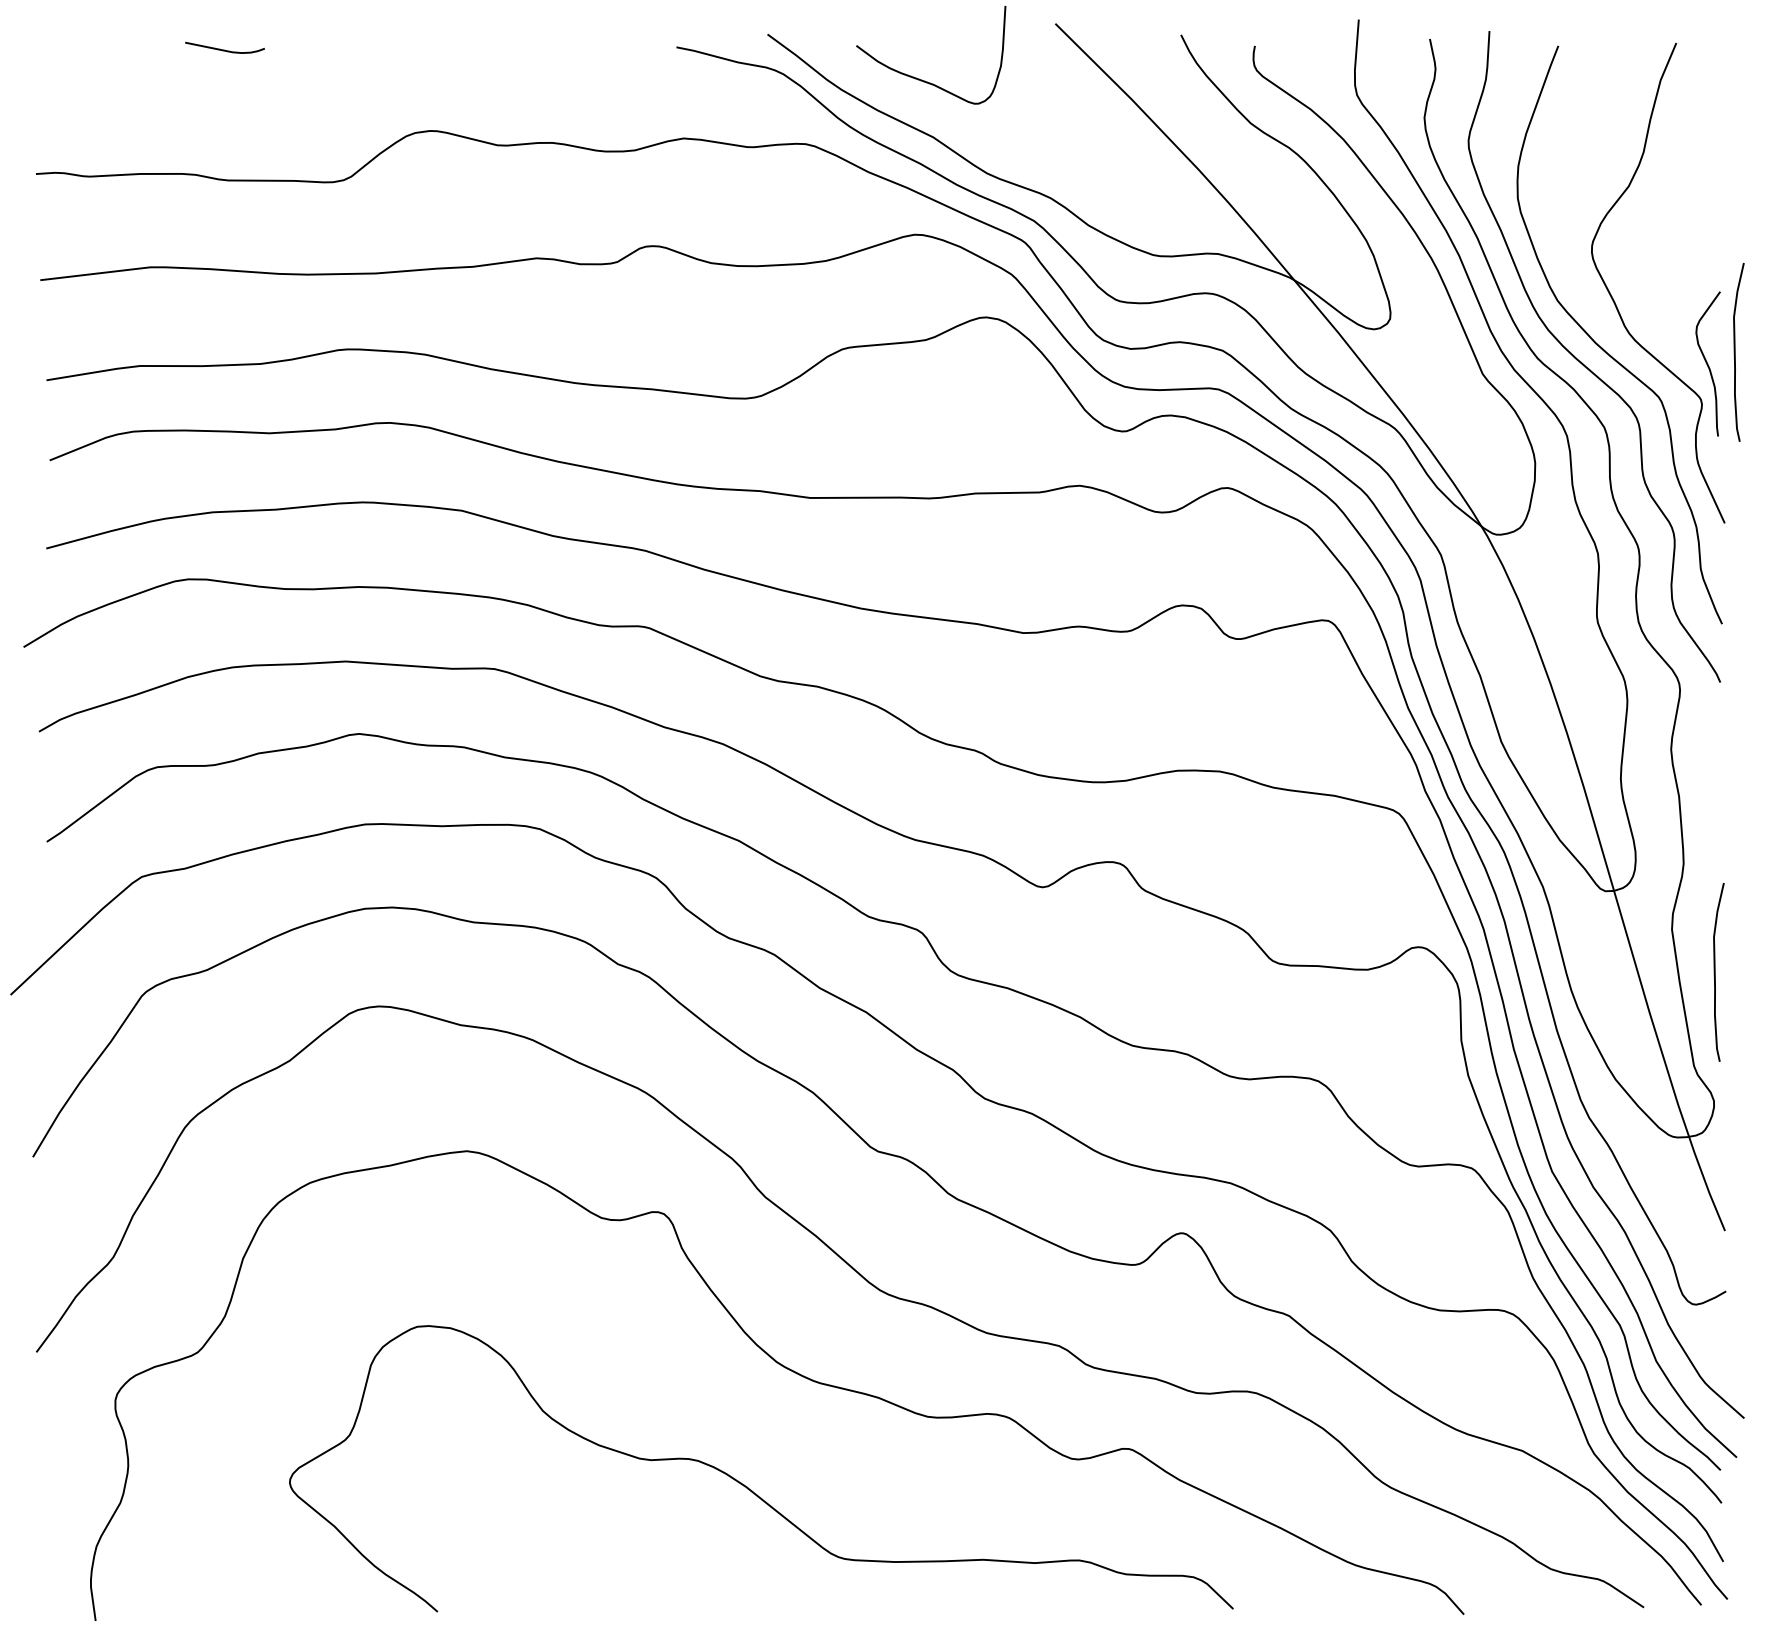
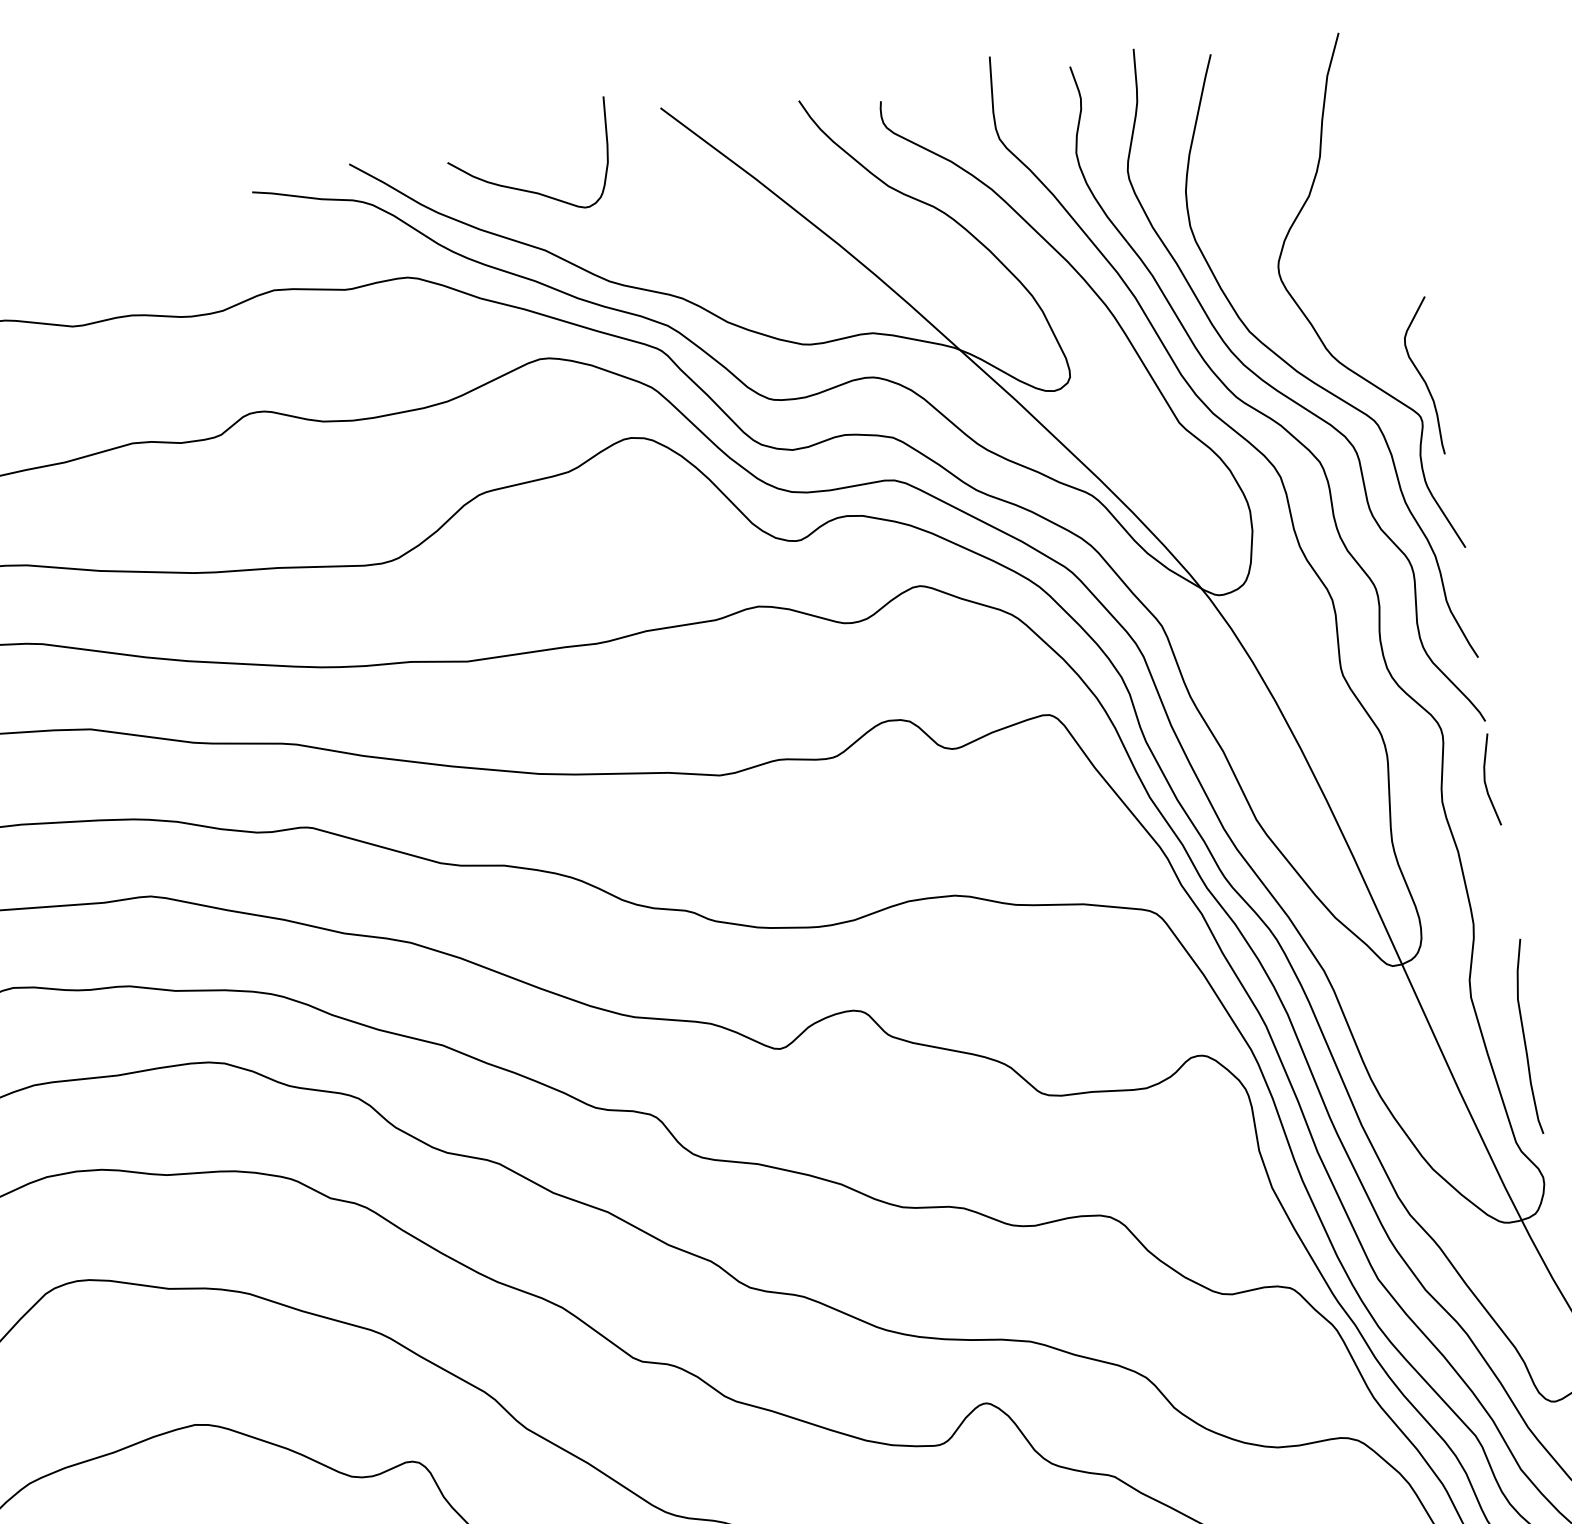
curve: (1735, 352) -> (1450, 360), removed
line: (1713, 734) -> (1486, 778), added

